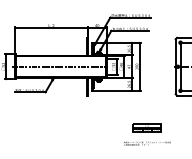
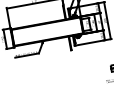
line: (59, 66) -> (46, 31), removed

